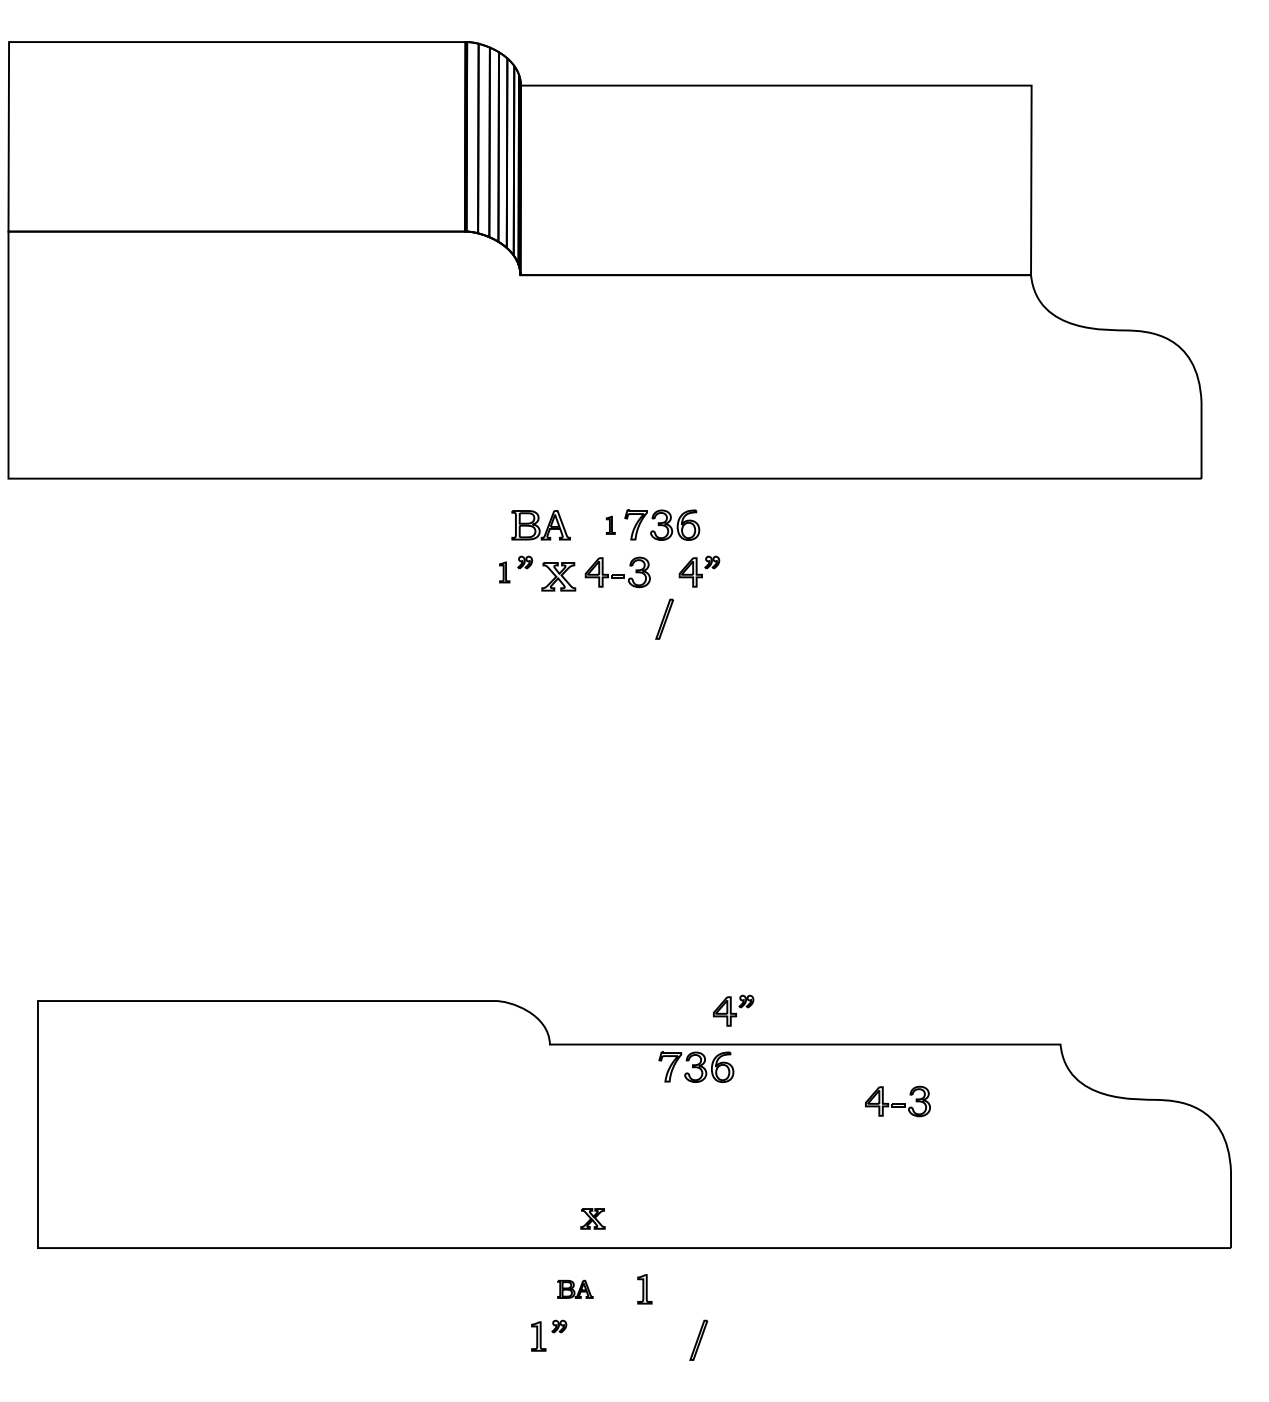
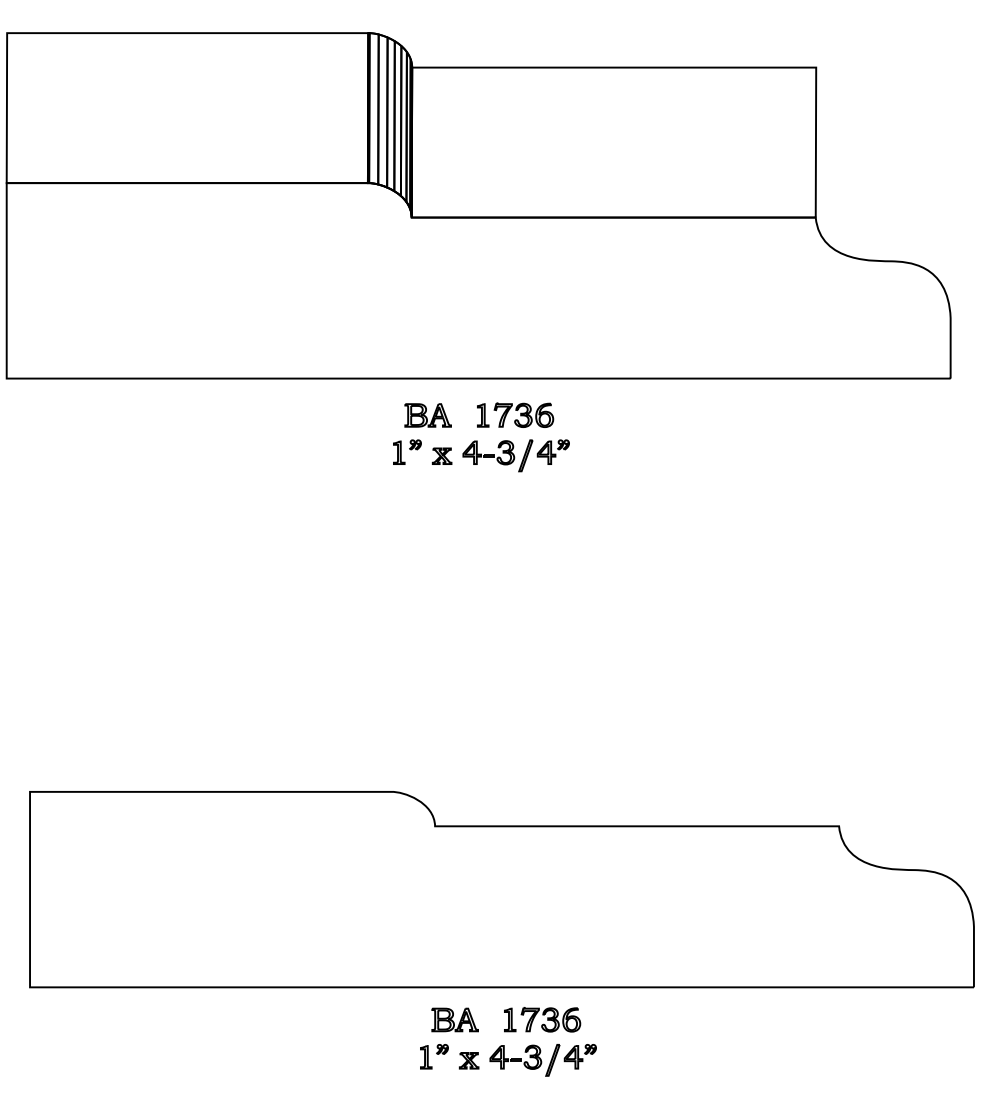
part: (610, 525) -> (483, 415), size x1.67
part: (504, 572) -> (399, 452), size x1.43
part: (558, 576) -> (441, 455), size x0.71
part: (664, 618) -> (525, 455), moved
part: (733, 1010) -> (580, 1056), moved
part: (696, 1066) -> (551, 1019), moved
part: (897, 1101) -> (515, 1057), moved
part: (592, 1218) -> (468, 1060), moved
part: (575, 1289) -> (455, 1020), size x1.67

